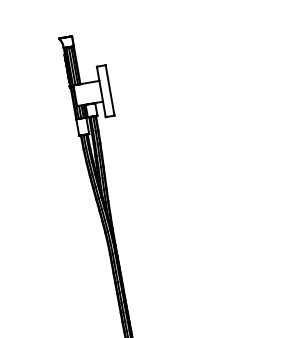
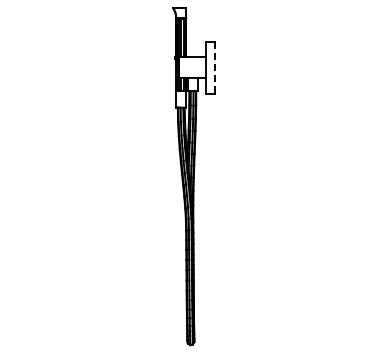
line: (109, 89) -> (214, 67), solid -> dashed

